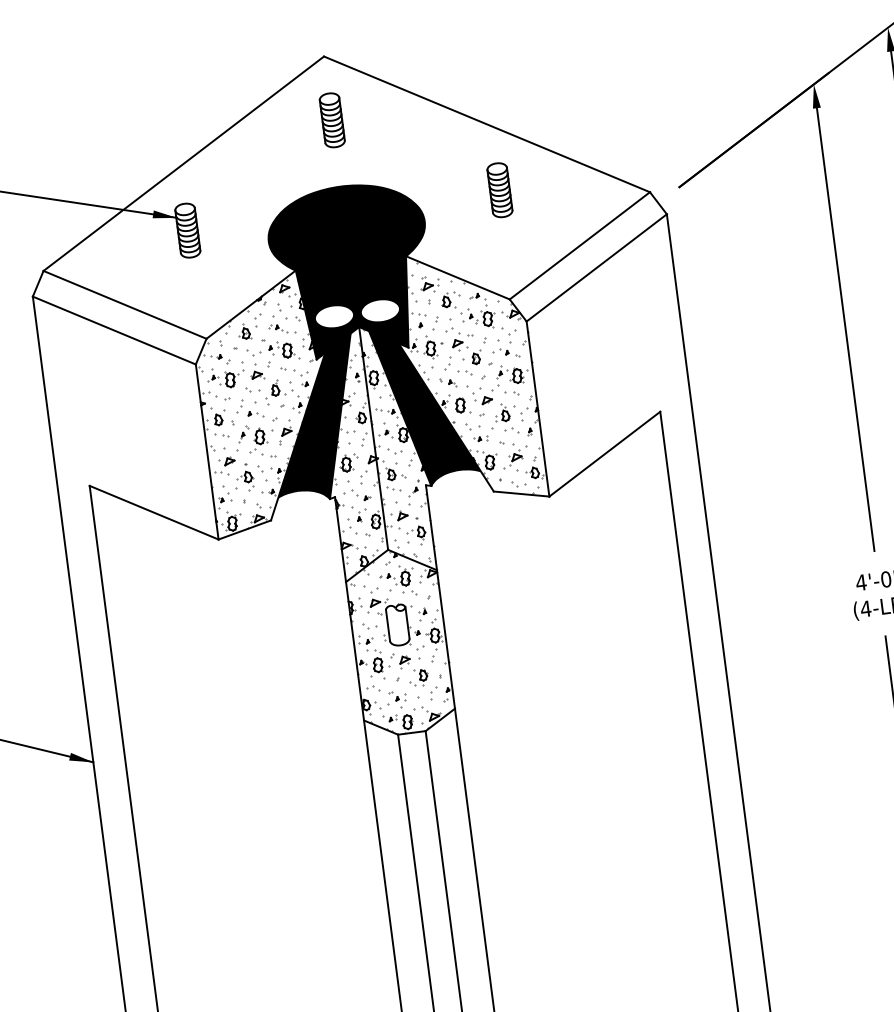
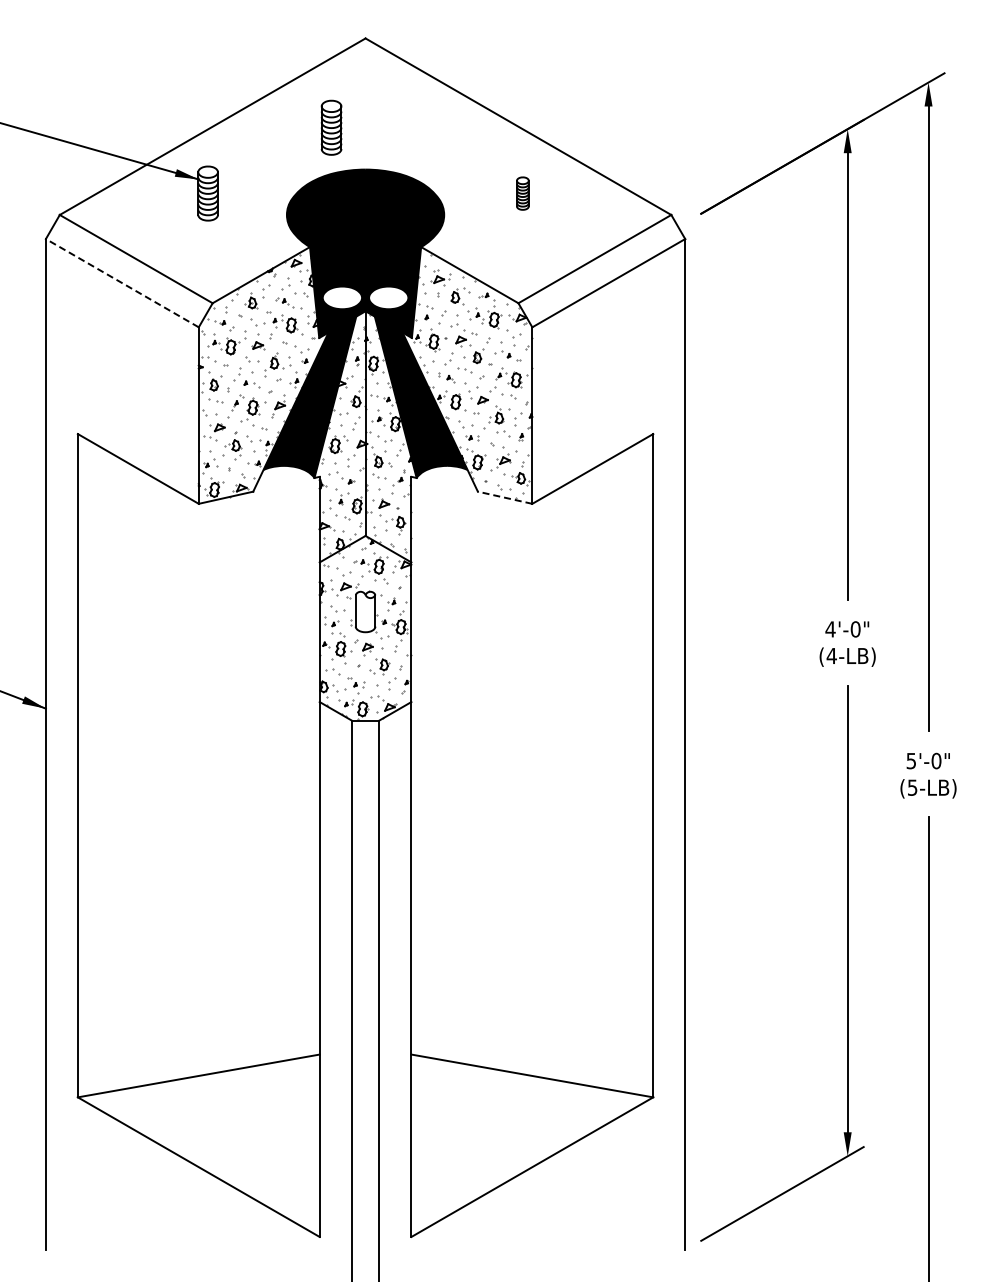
part: (332, 120) -> (331, 127), moved
part: (499, 190) -> (522, 193), size x0.6
line: (113, 329) -> (121, 282), solid -> dashed
line: (521, 493) -> (505, 497), solid -> dashed

